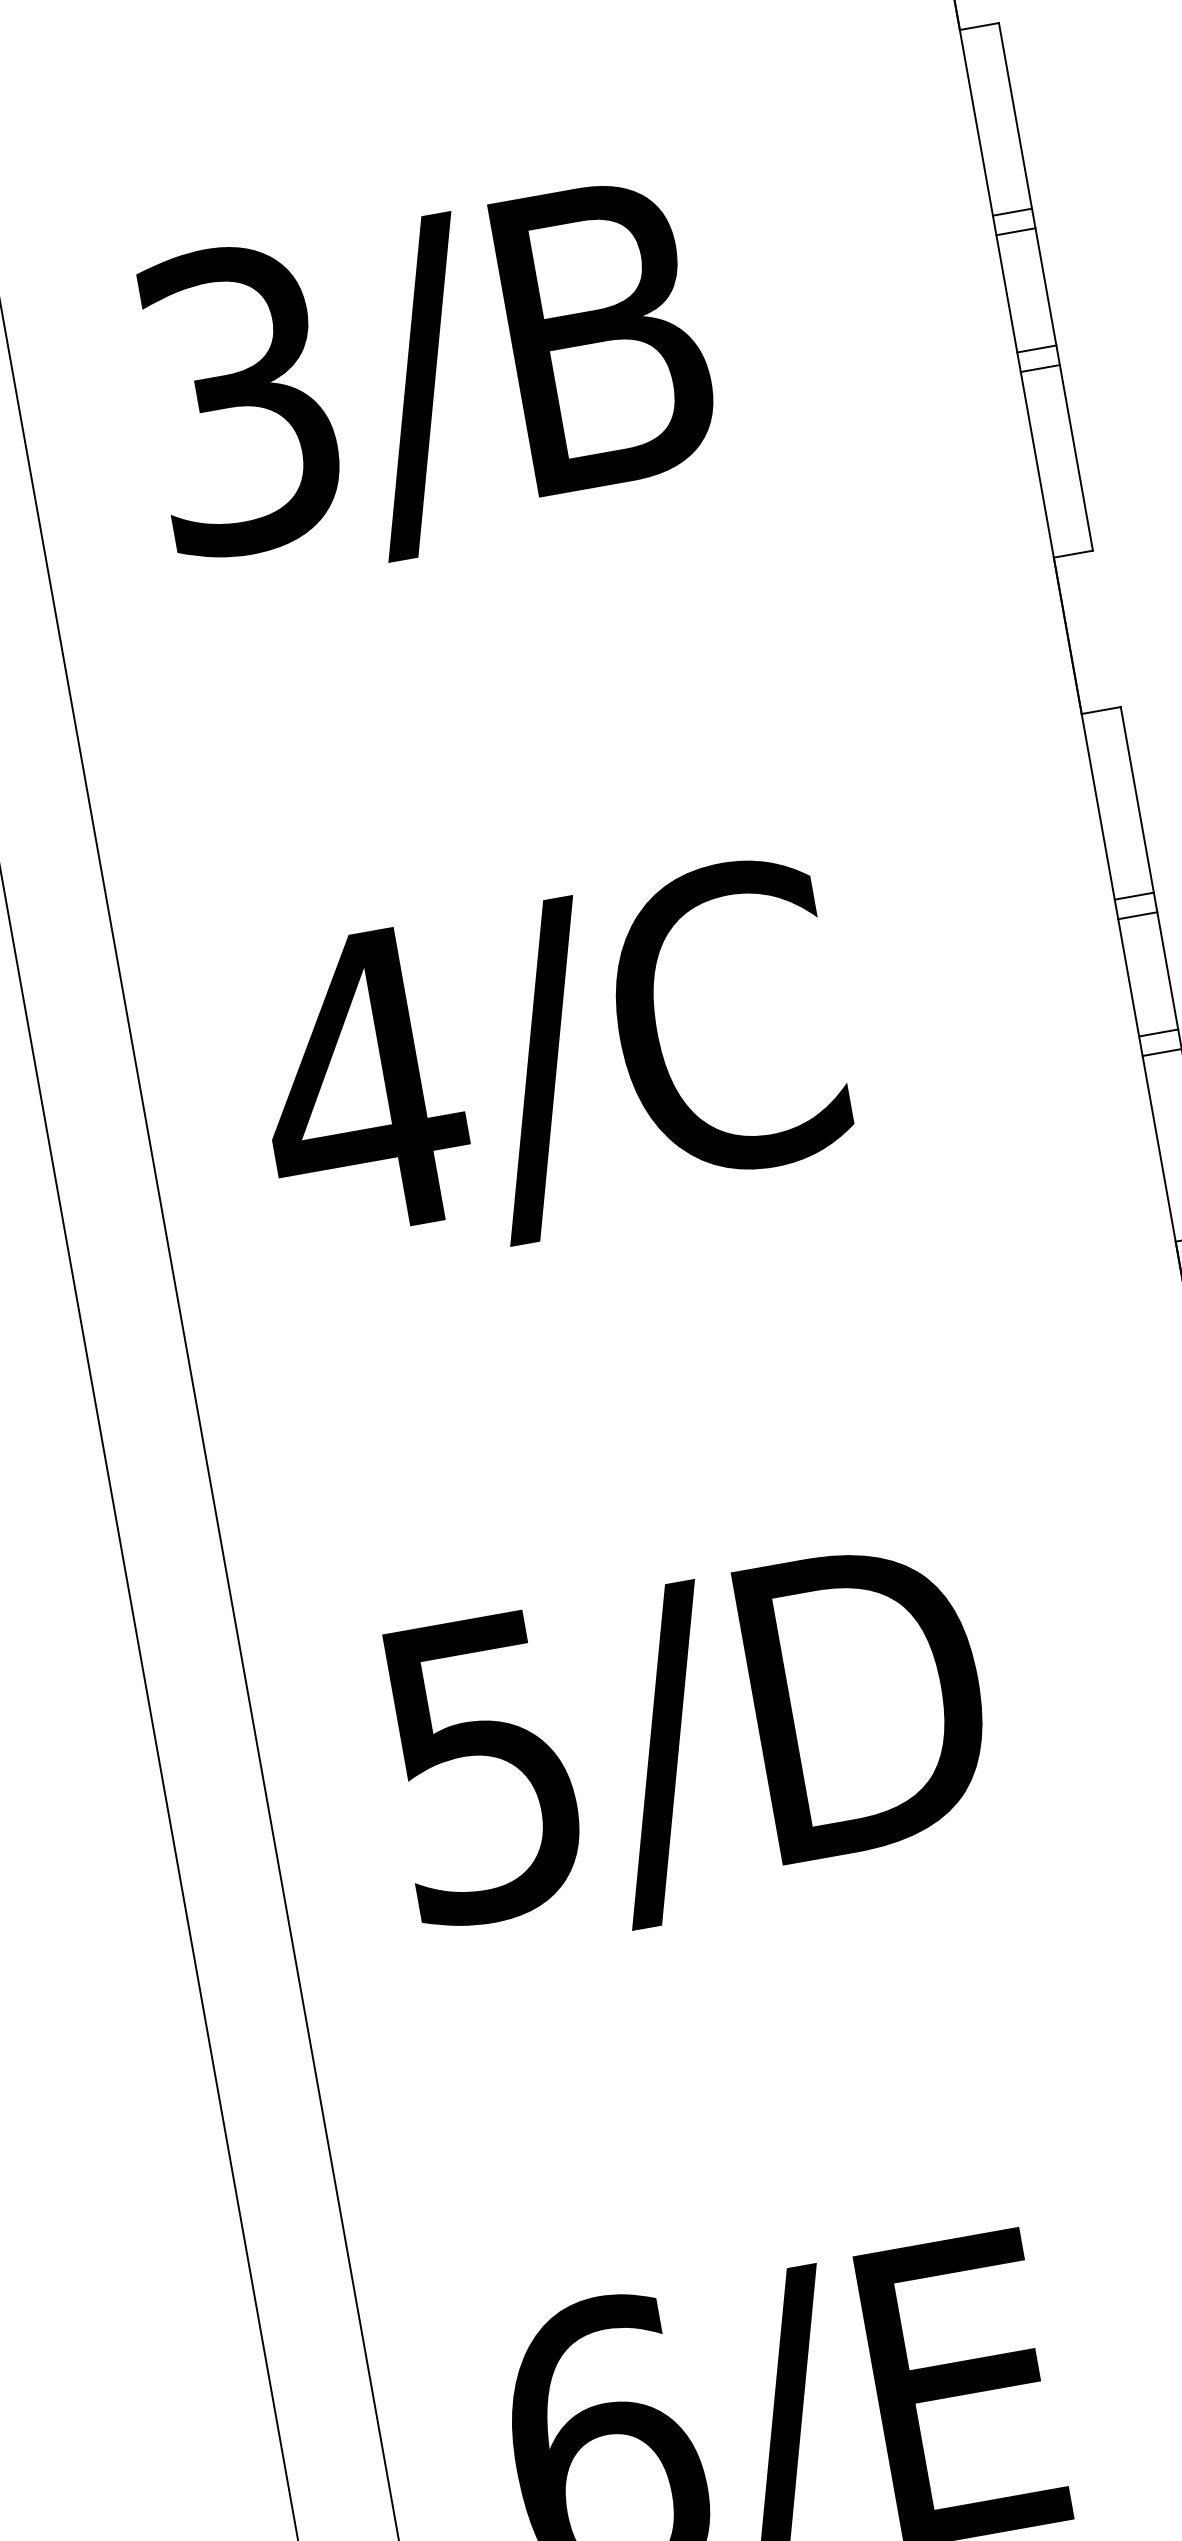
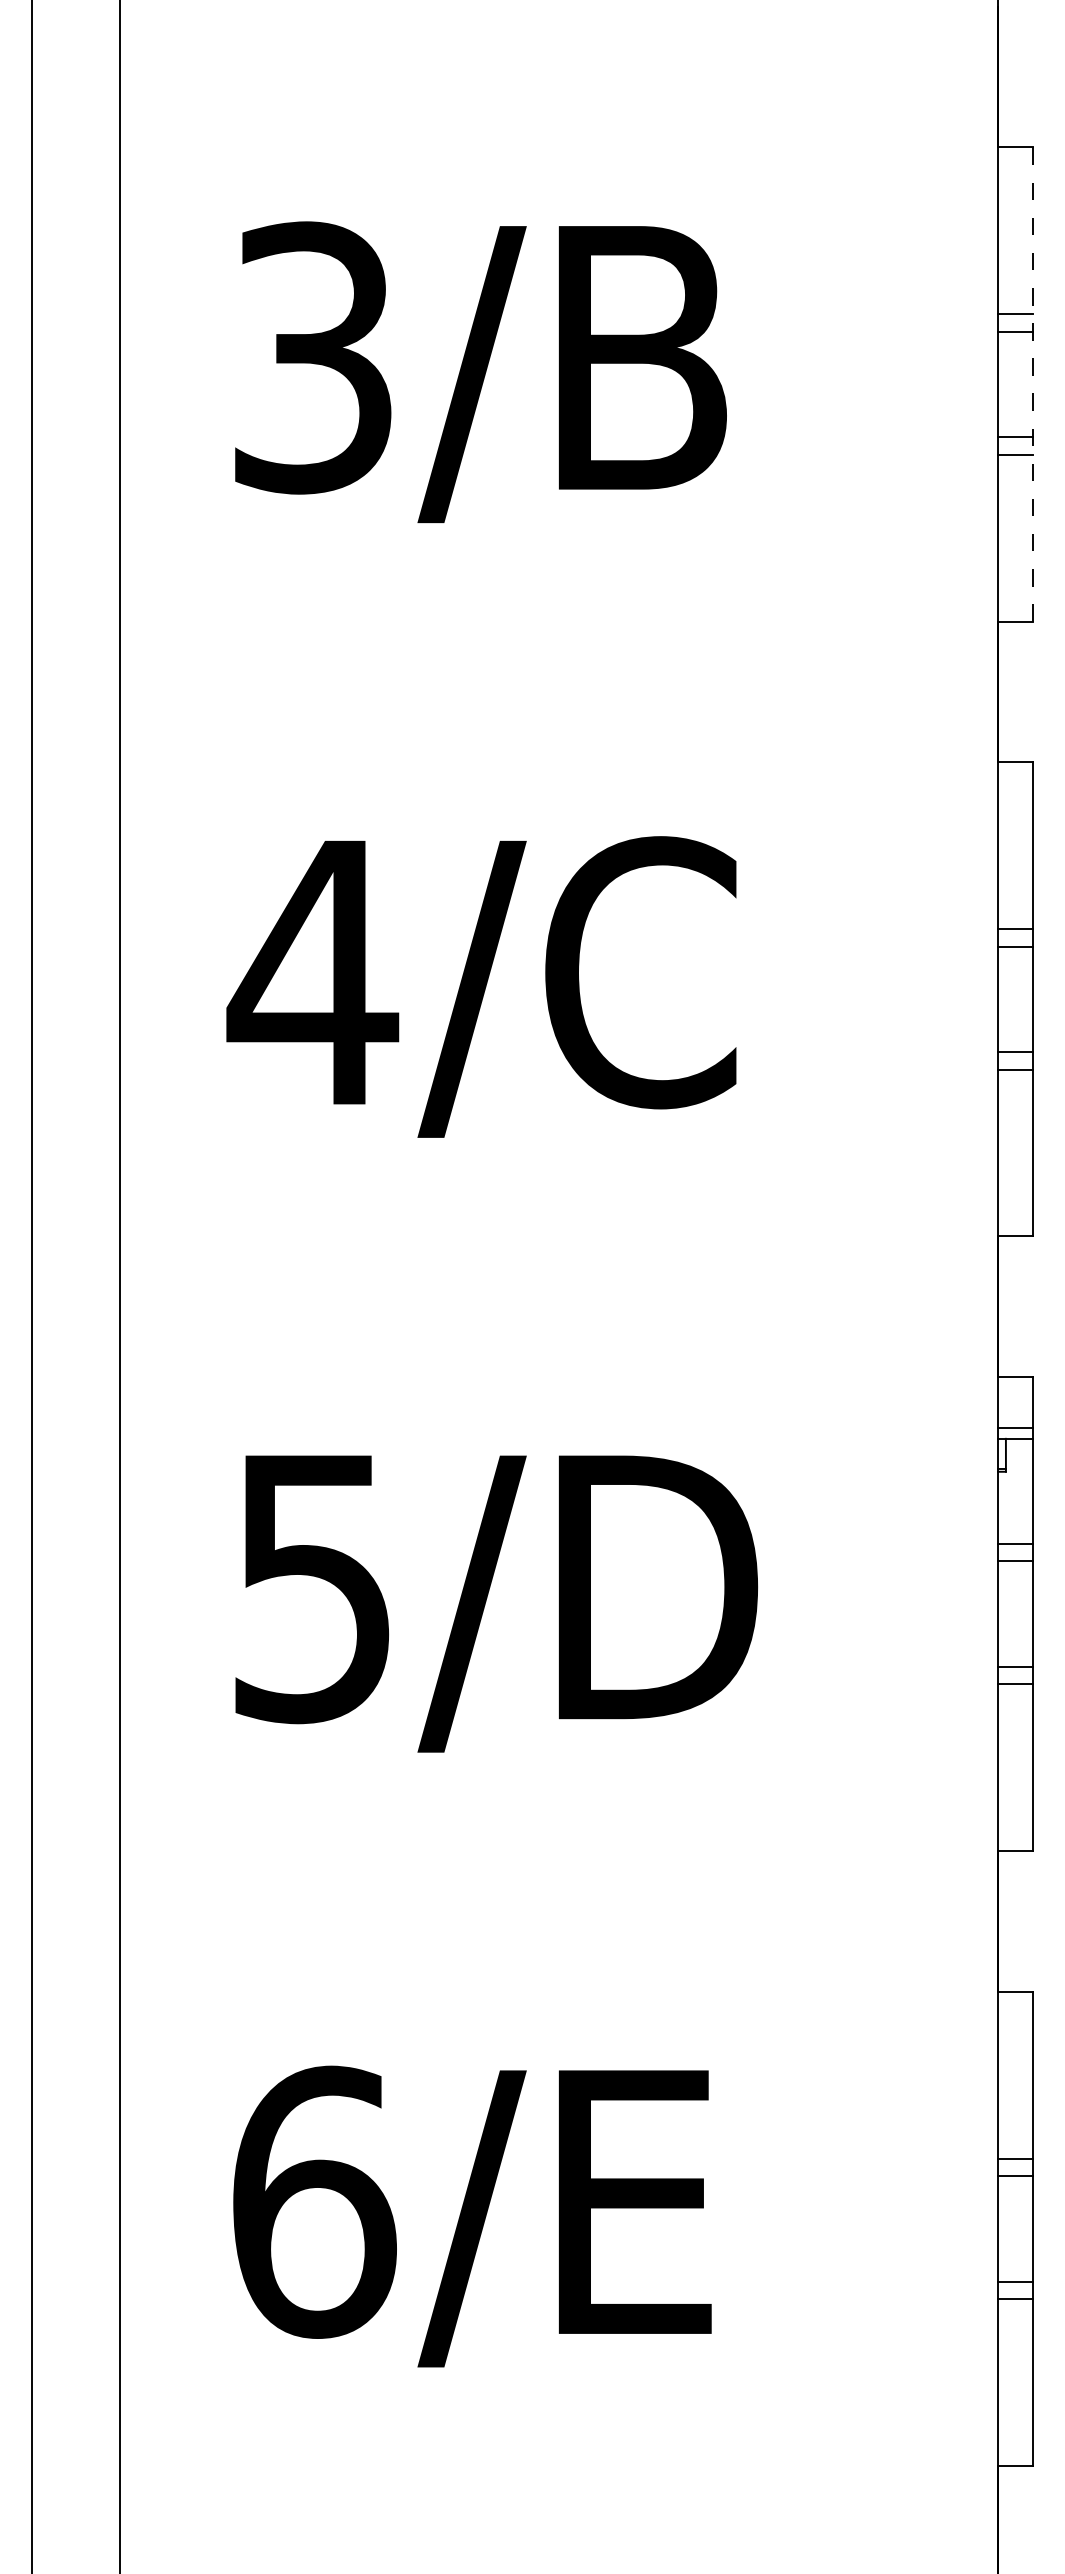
line: (1046, 287) -> (1033, 385), solid -> dashed

